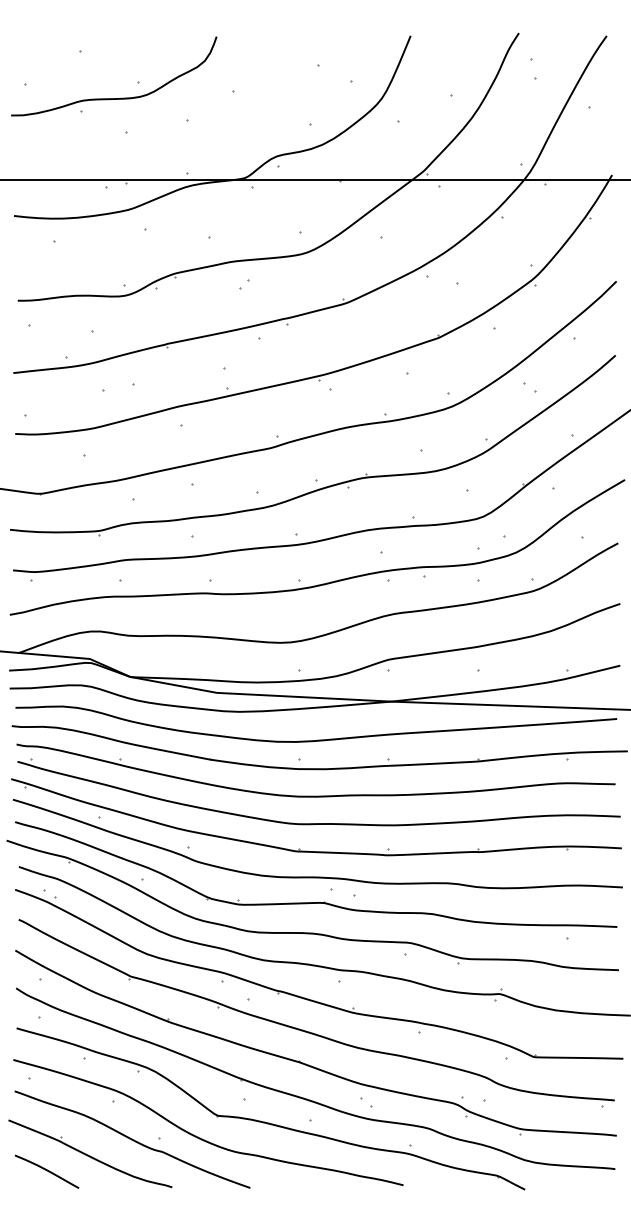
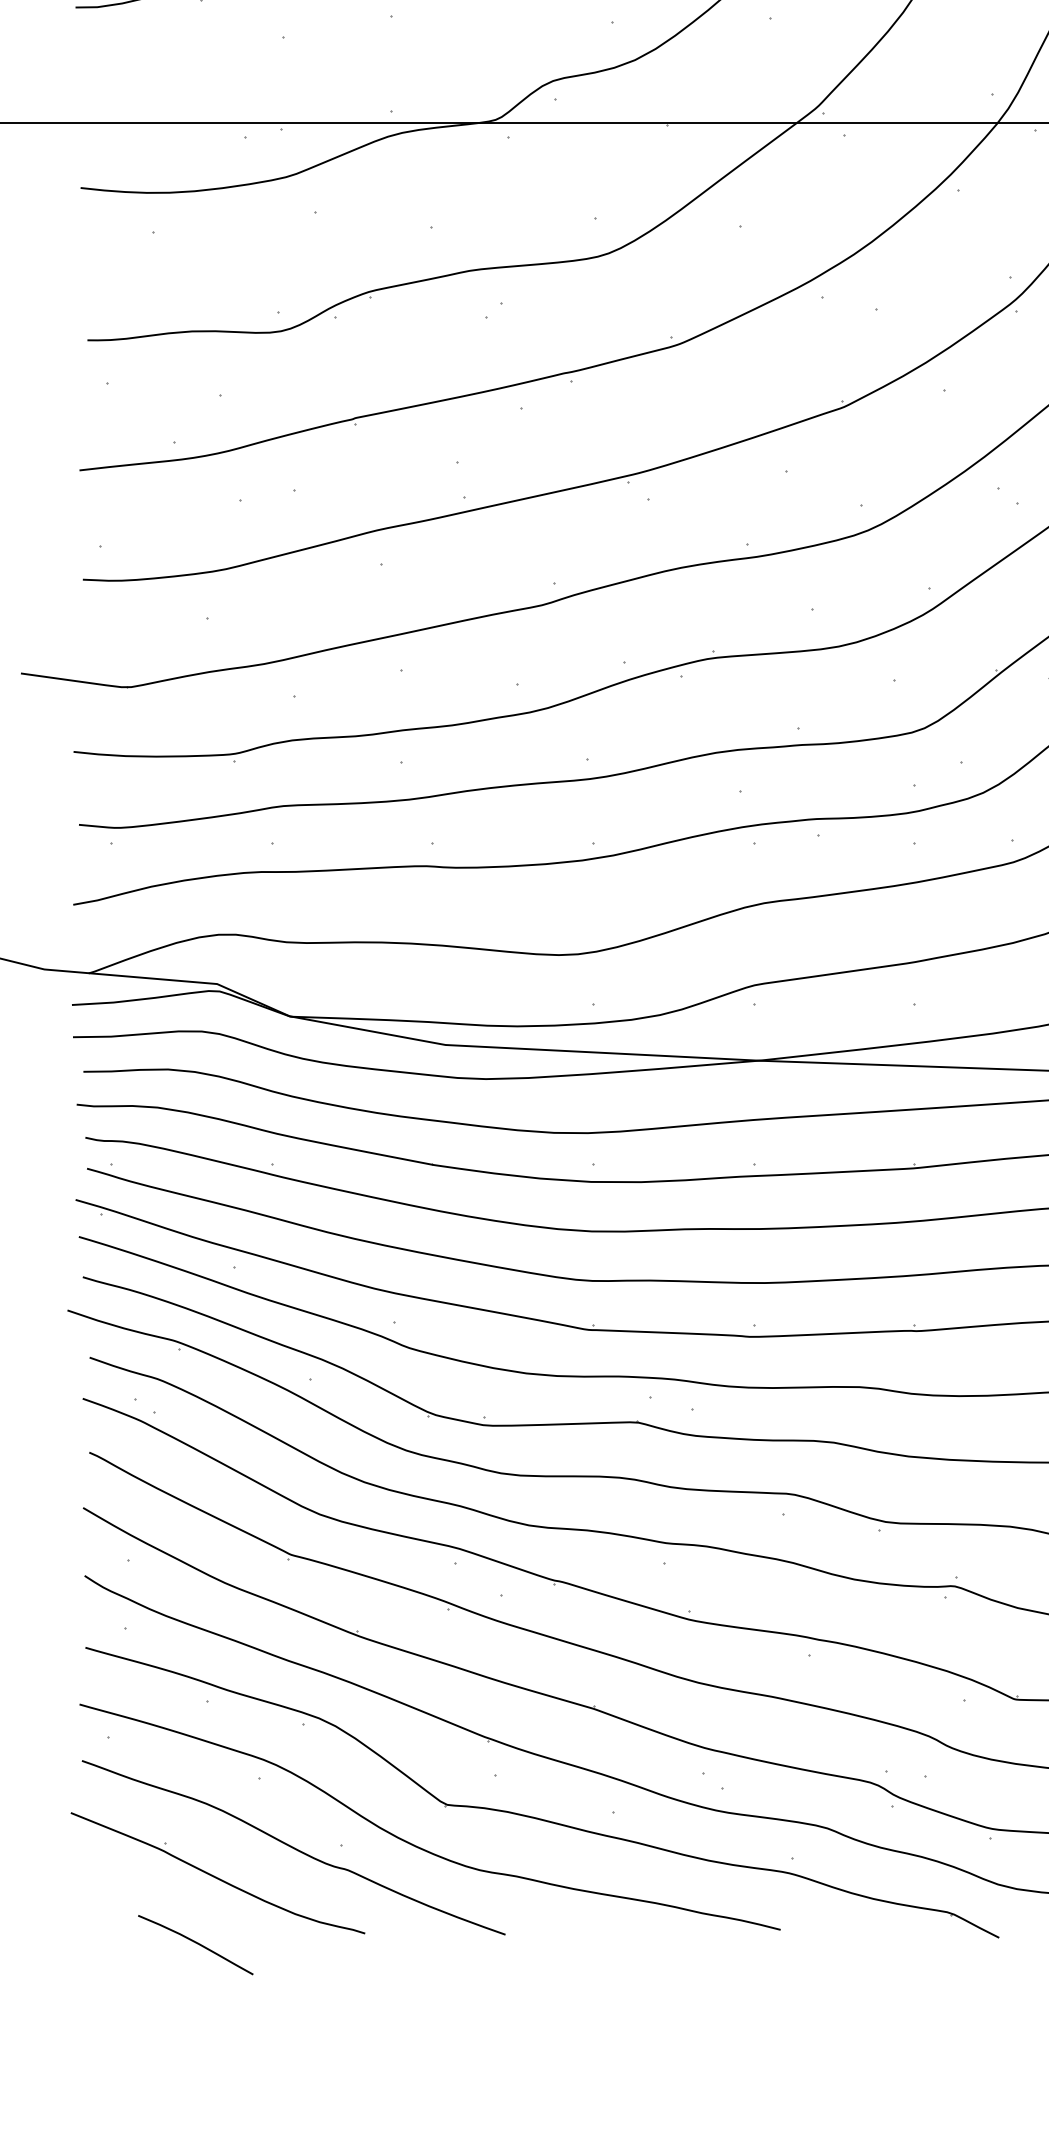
curve: (46, 1171) -> (194, 1944), moved

